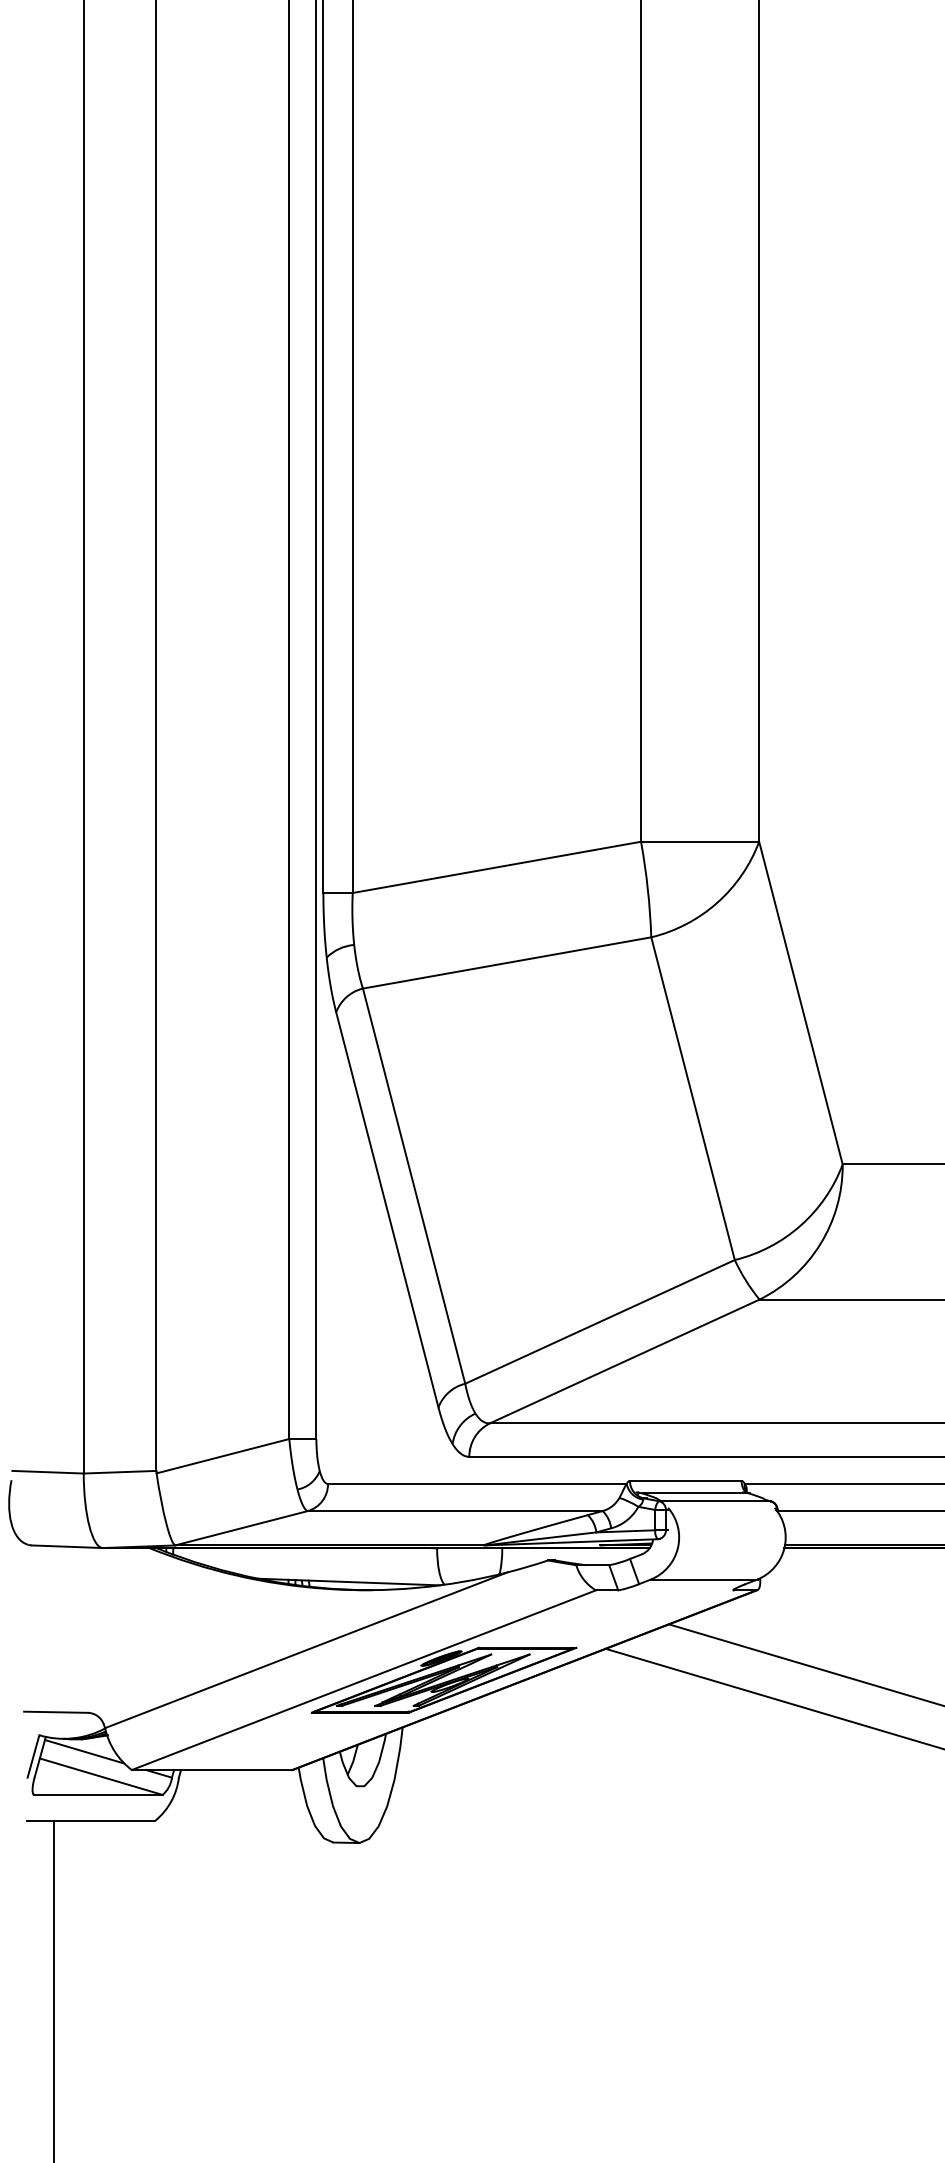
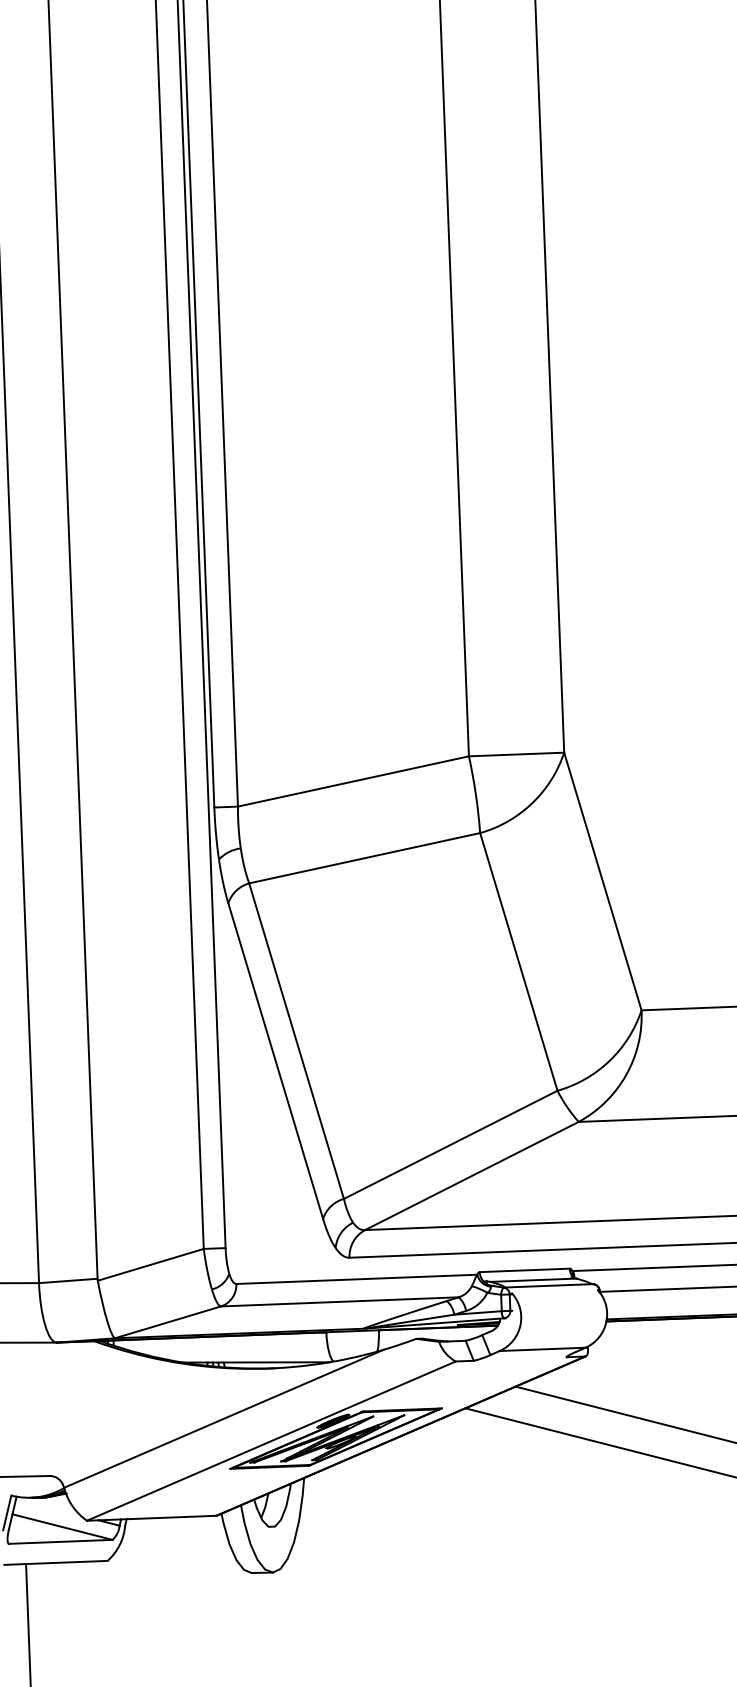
line: (84, 1751) -> (48, 1507), removed

